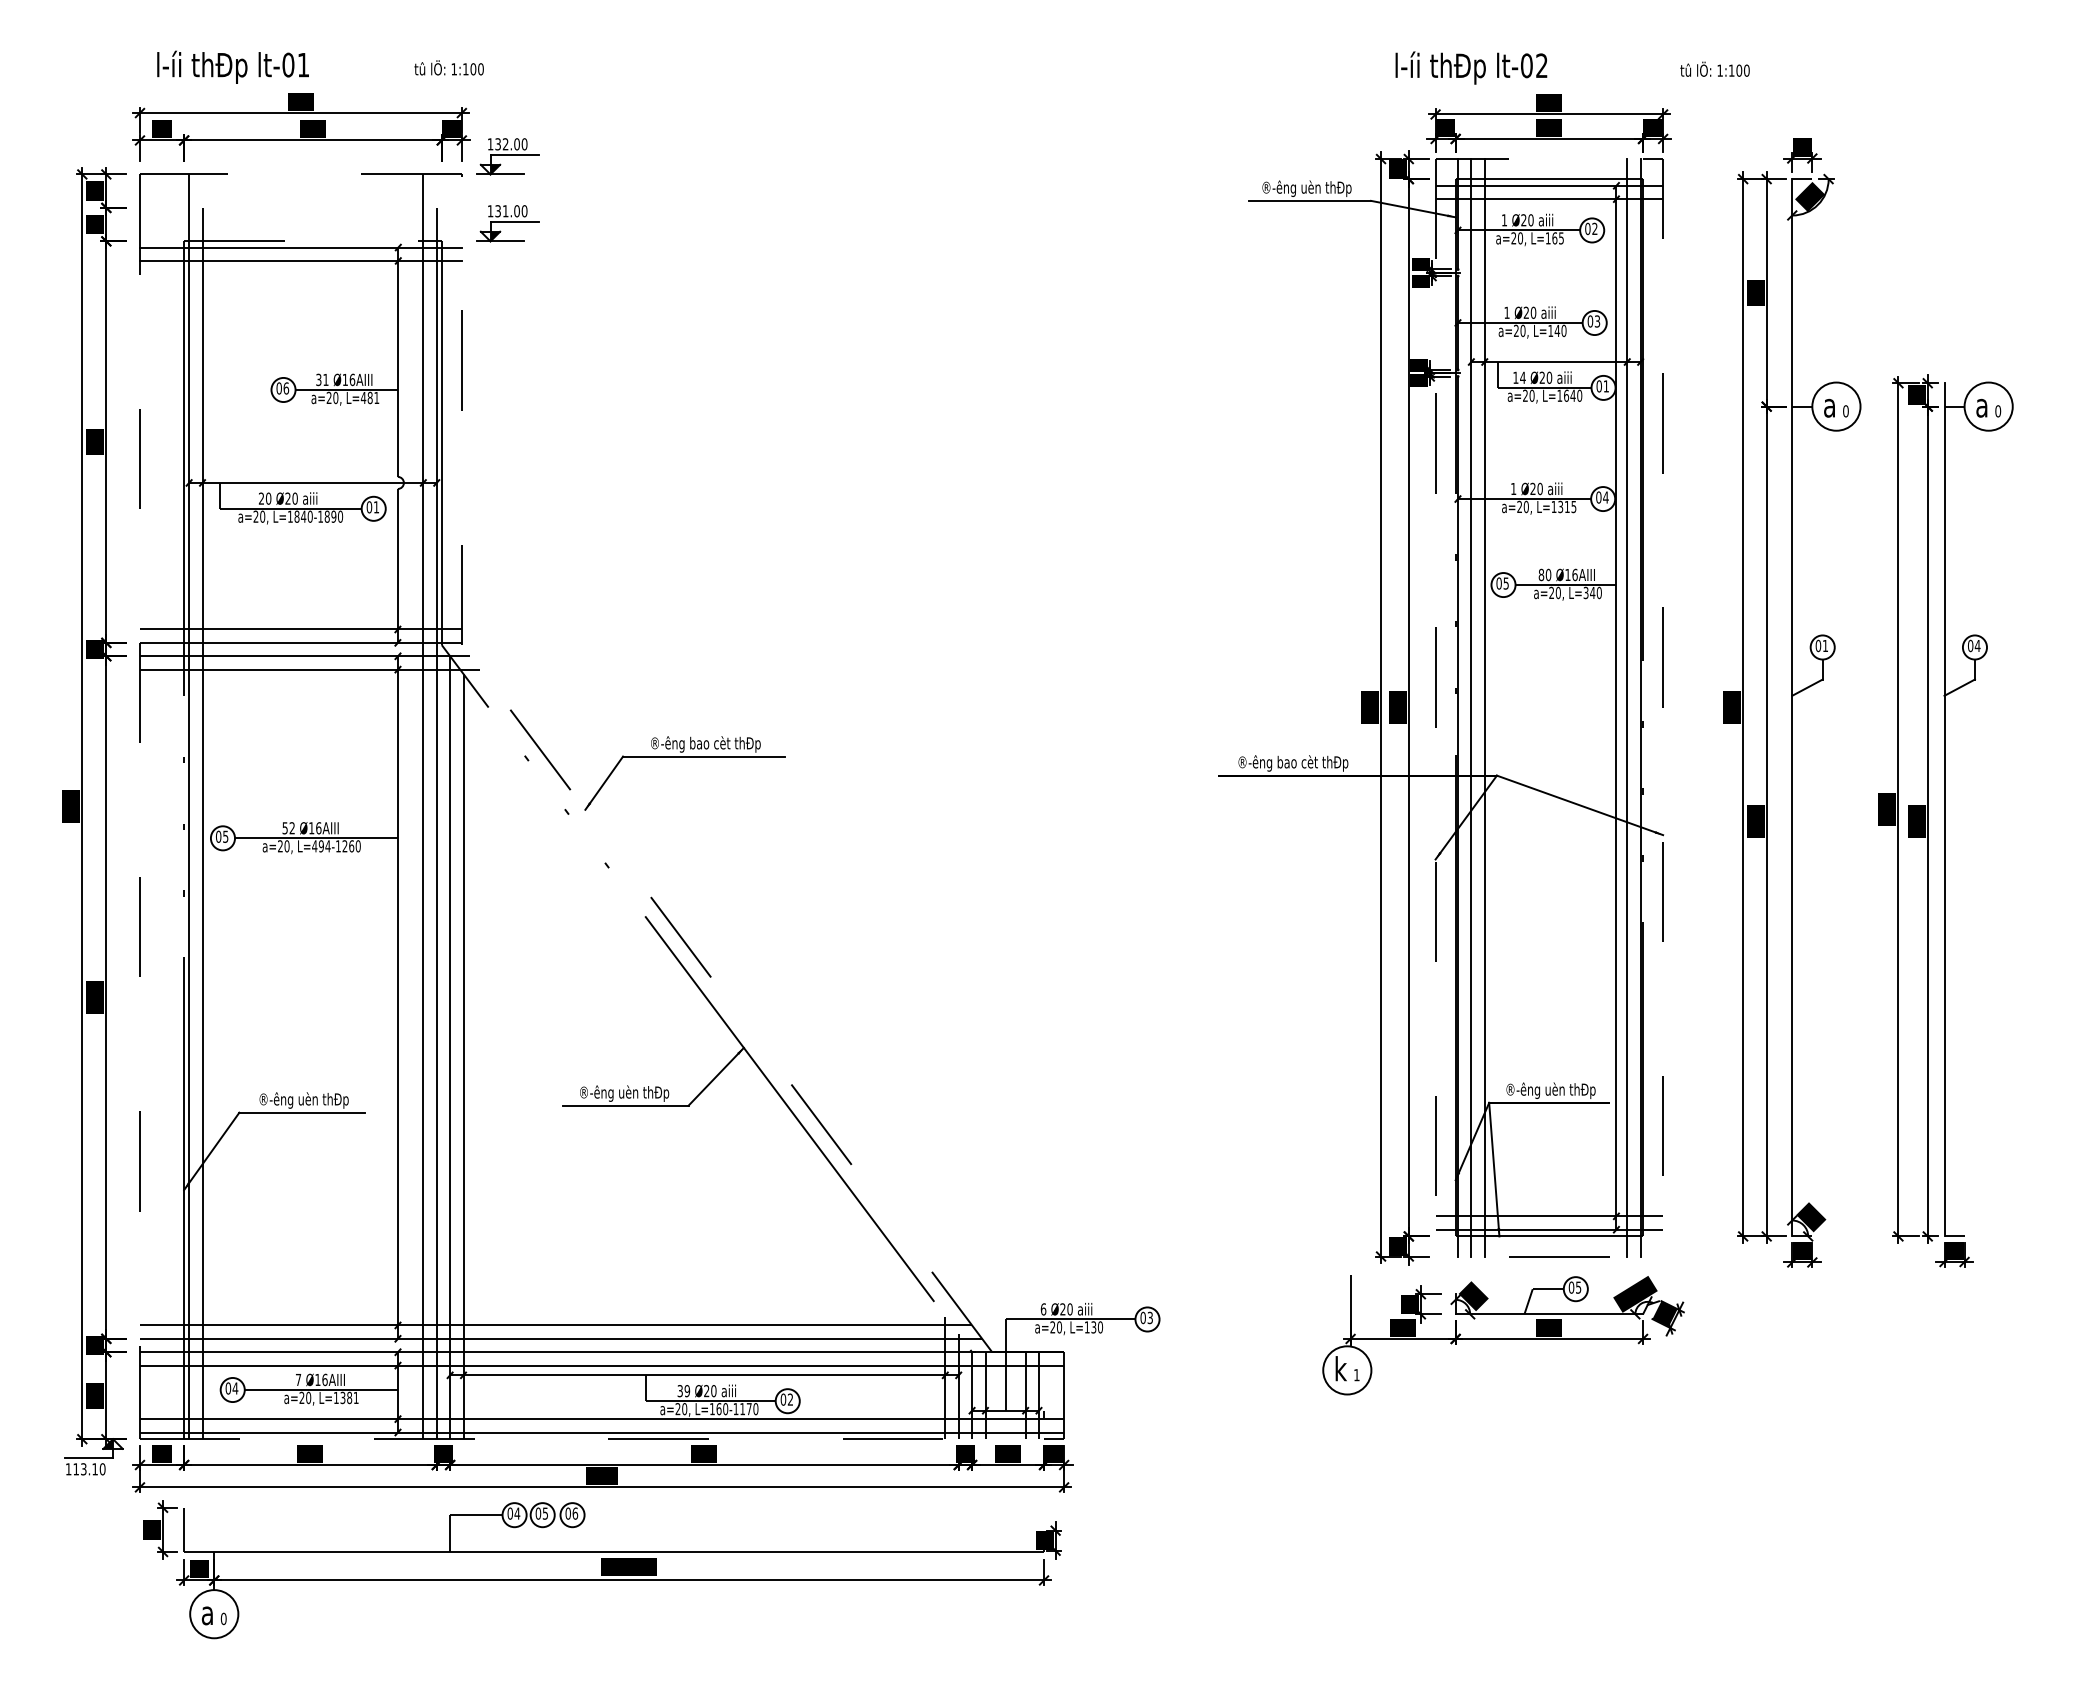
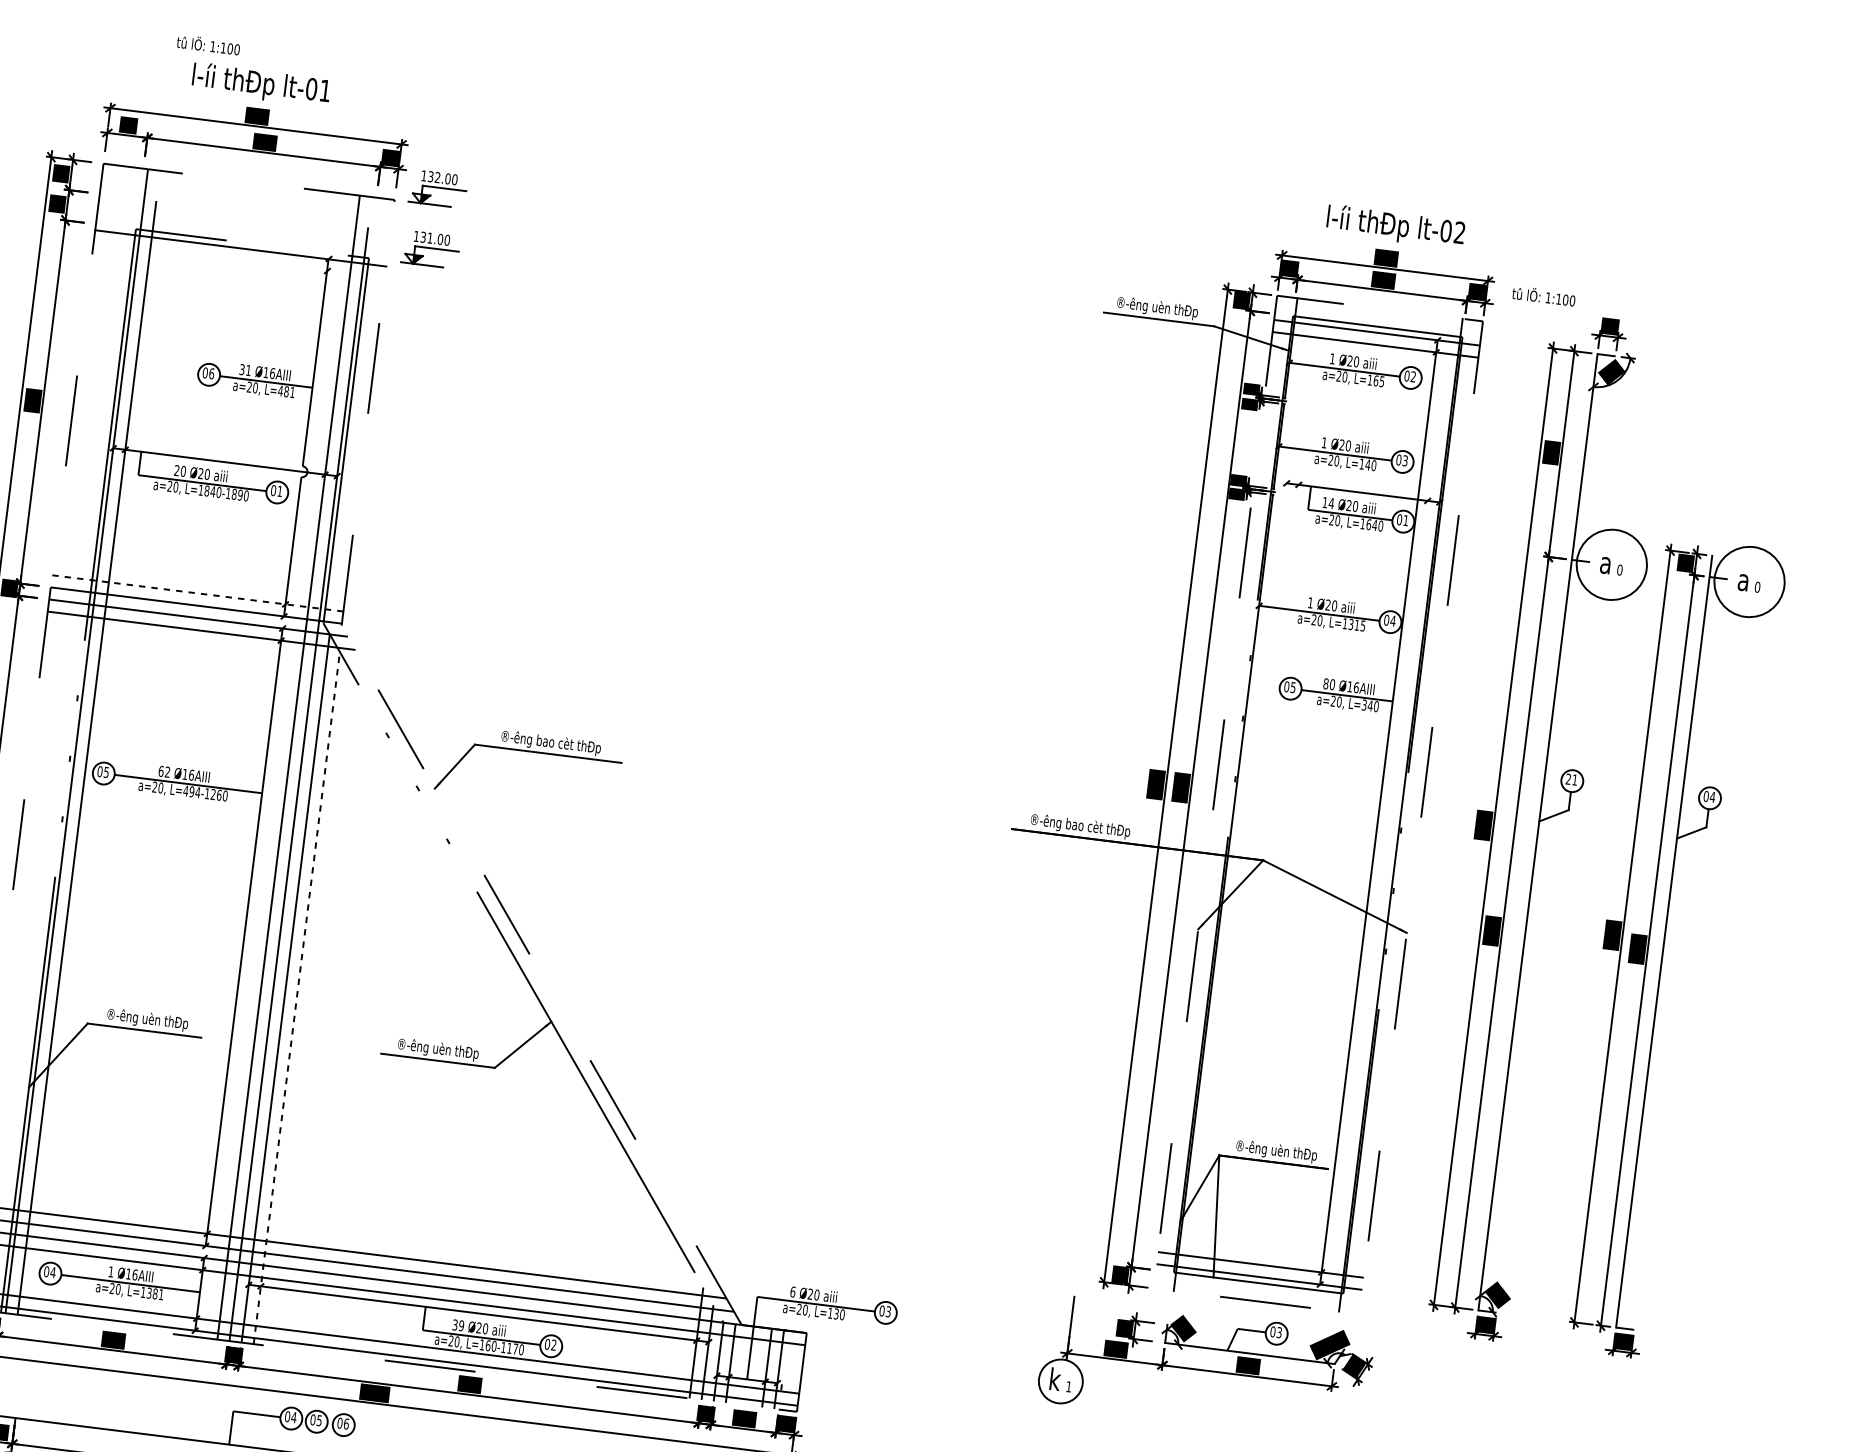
text: (232, 66) -> (260, 84), moved
text: (448, 67) -> (207, 44), moved
text: (1471, 67) -> (1395, 226), moved
text: (1714, 68) -> (1543, 295), moved
line: (300, 261) -> (238, 260), removed
circle: (1836, 406) -> (1611, 564), size x1.6
circle: (1988, 406) -> (1749, 581), size x1.6
line: (300, 629) -> (197, 593), solid -> dashed
text: (1818, 645) -> (1568, 778), 01 -> 21
line: (1471, 707) -> (1247, 795), removed
line: (1484, 707) -> (1259, 797), removed
line: (1627, 707) -> (1388, 813), removed
text: (284, 828) -> (160, 771), 52 -> 62
line: (463, 1056) -> (296, 997), solid -> dashed
text: (1578, 1286) -> (1279, 1331), 05 -> 03
text: (298, 1379) -> (111, 1271), 7 -> 1

